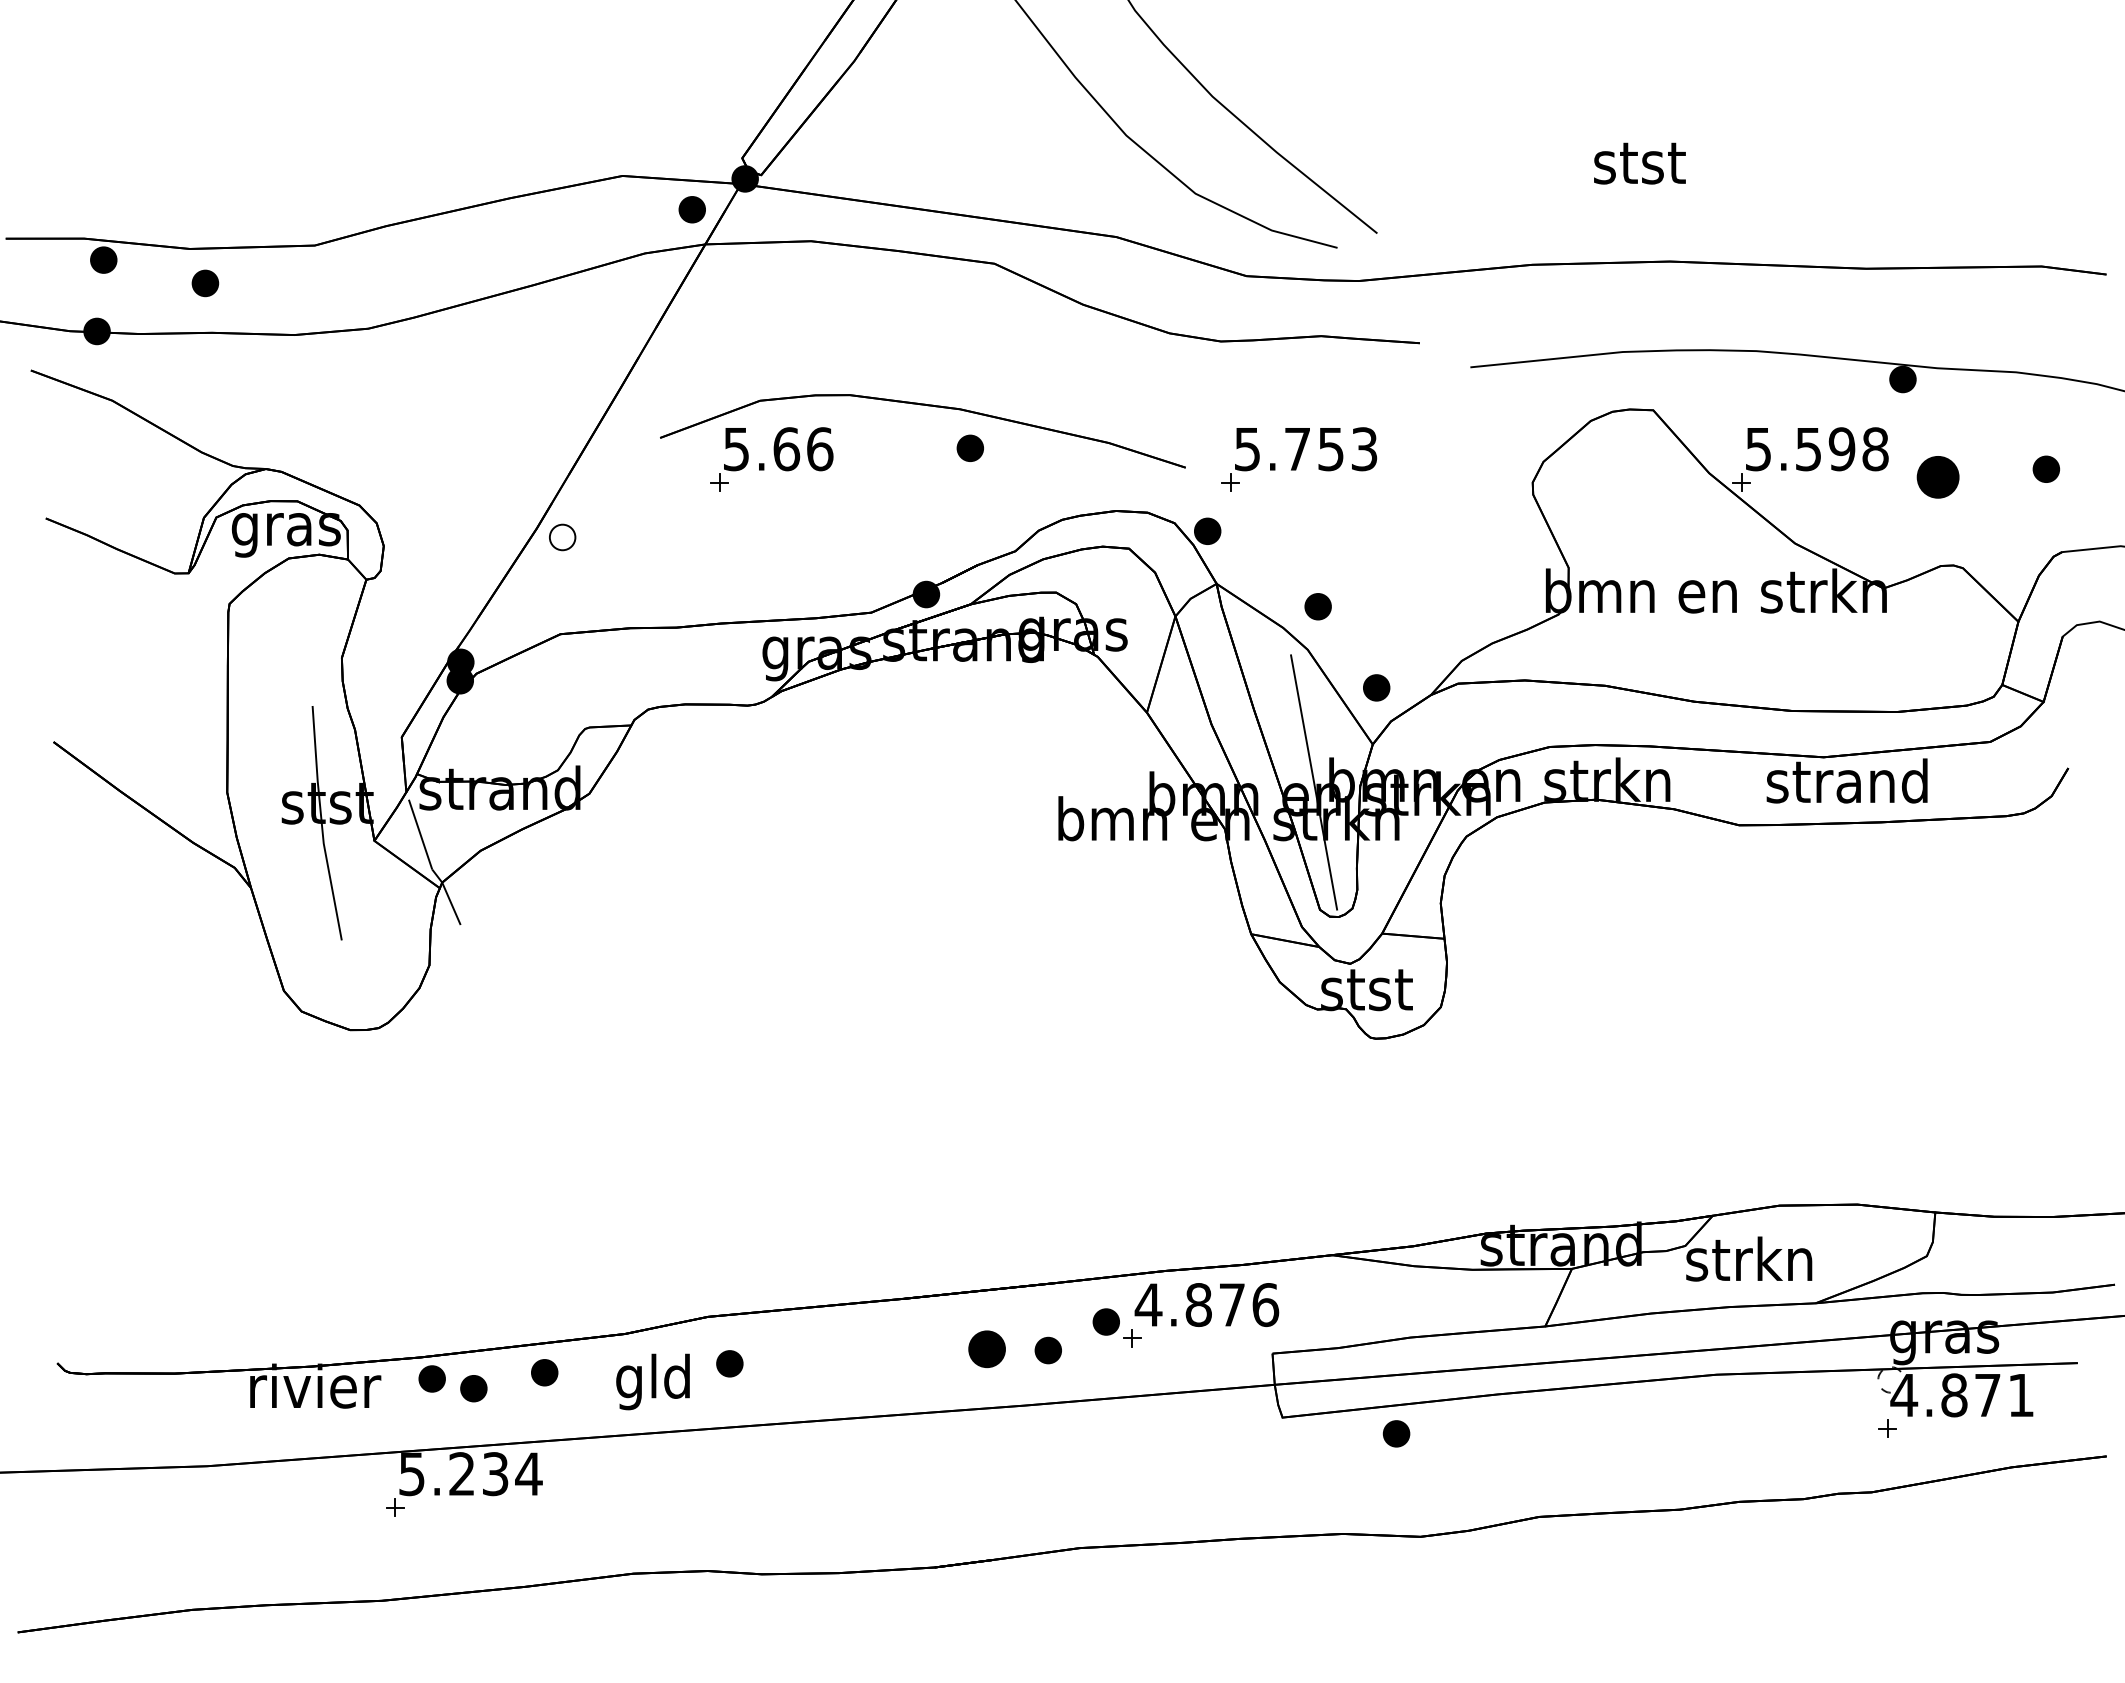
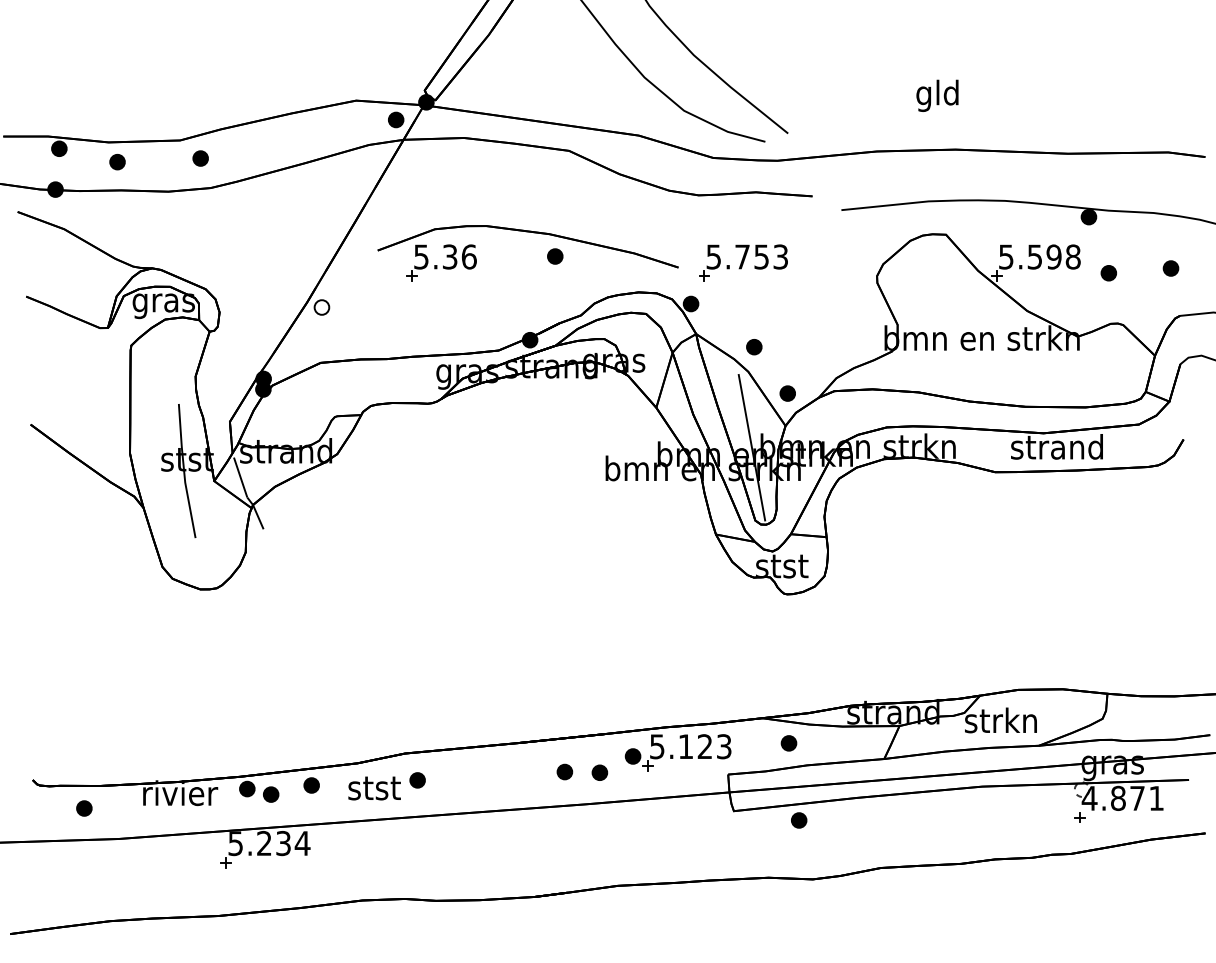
text: (1640, 166) -> (938, 95), stst -> gld
part: (350, 277) -> (200, 158), added
text: (785, 448) -> (449, 256), 5.66 -> 5.36
part: (1937, 478) -> (1108, 273), size x0.62
part: (1377, 1299) -> (788, 743), added
text: (1206, 1304) -> (690, 746), 4.876 -> 5.123
part: (986, 1348) -> (564, 771), size x0.71
text: (654, 1381) -> (374, 790), gld -> stst
part: (147, 1412) -> (84, 808), added

